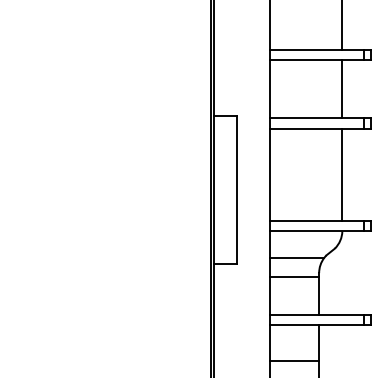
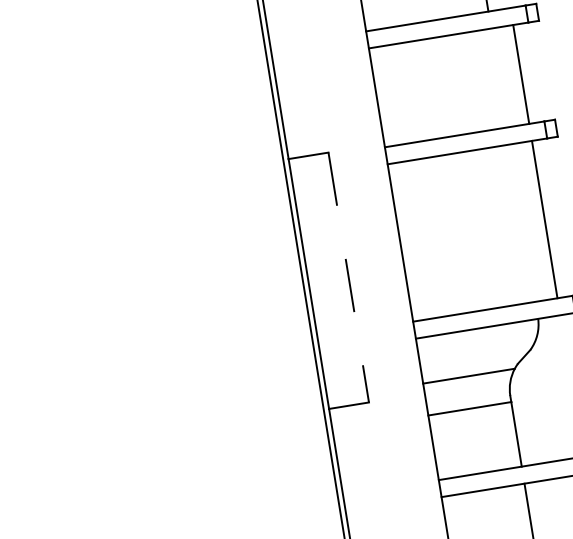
line: (342, 89) -> (521, 74), moved
line: (342, 174) -> (544, 218), moved
line: (237, 190) -> (349, 278), solid -> dashed

